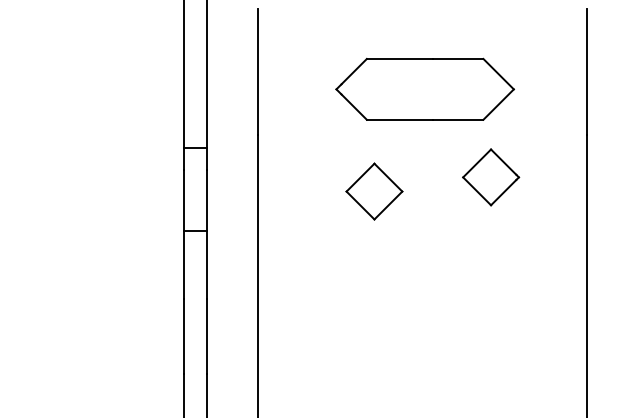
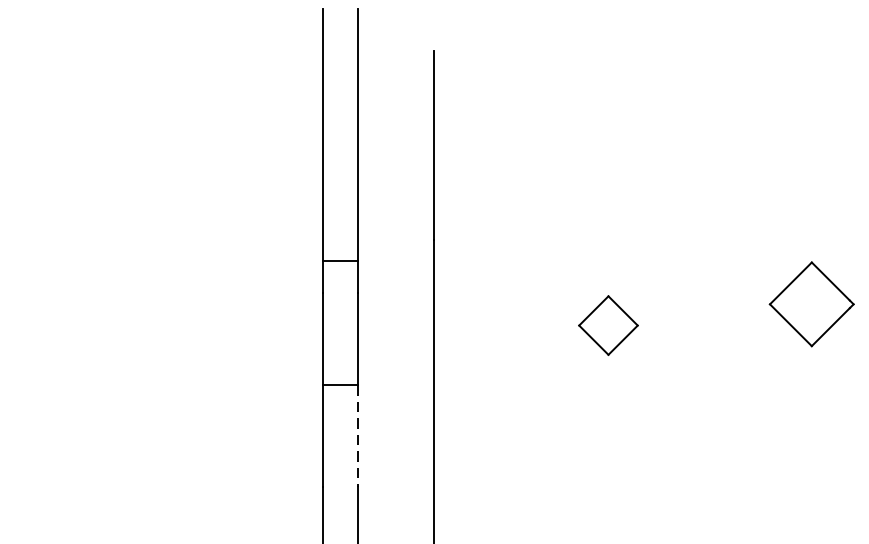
part: (424, 88) -> (683, 171), removed
part: (491, 177) -> (812, 304), moved
part: (374, 191) -> (608, 325), size x0.7
line: (207, 265) -> (358, 436), solid -> dashed

